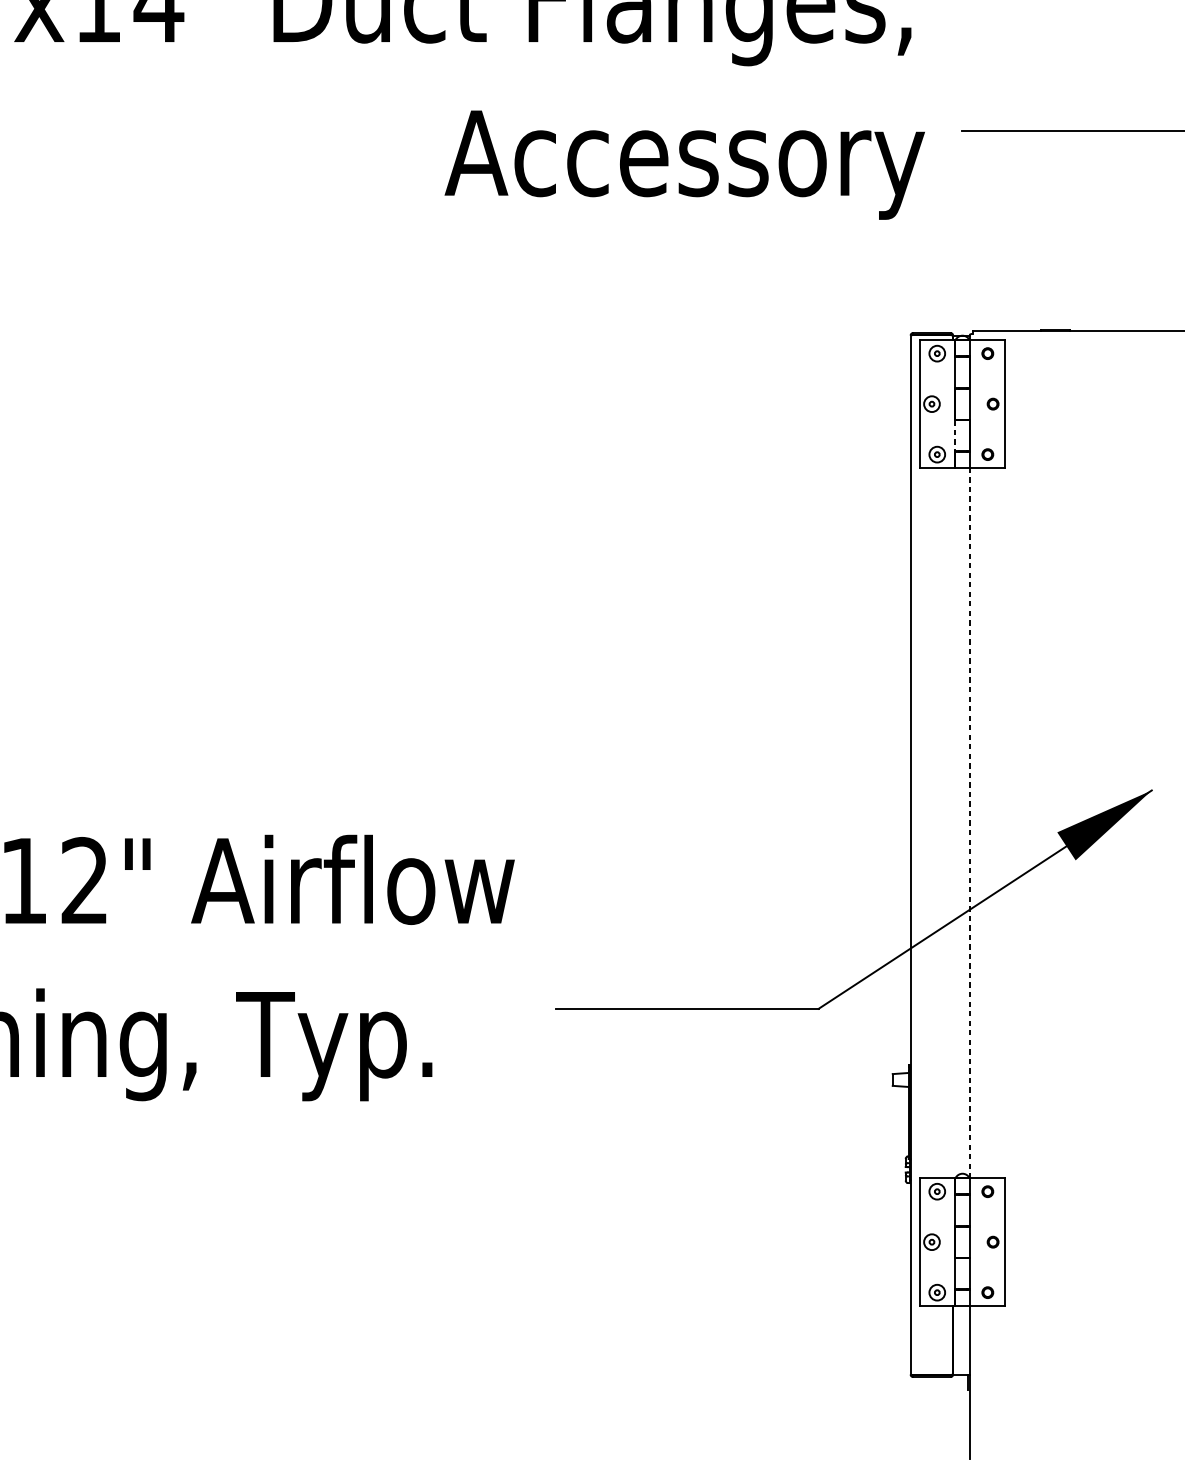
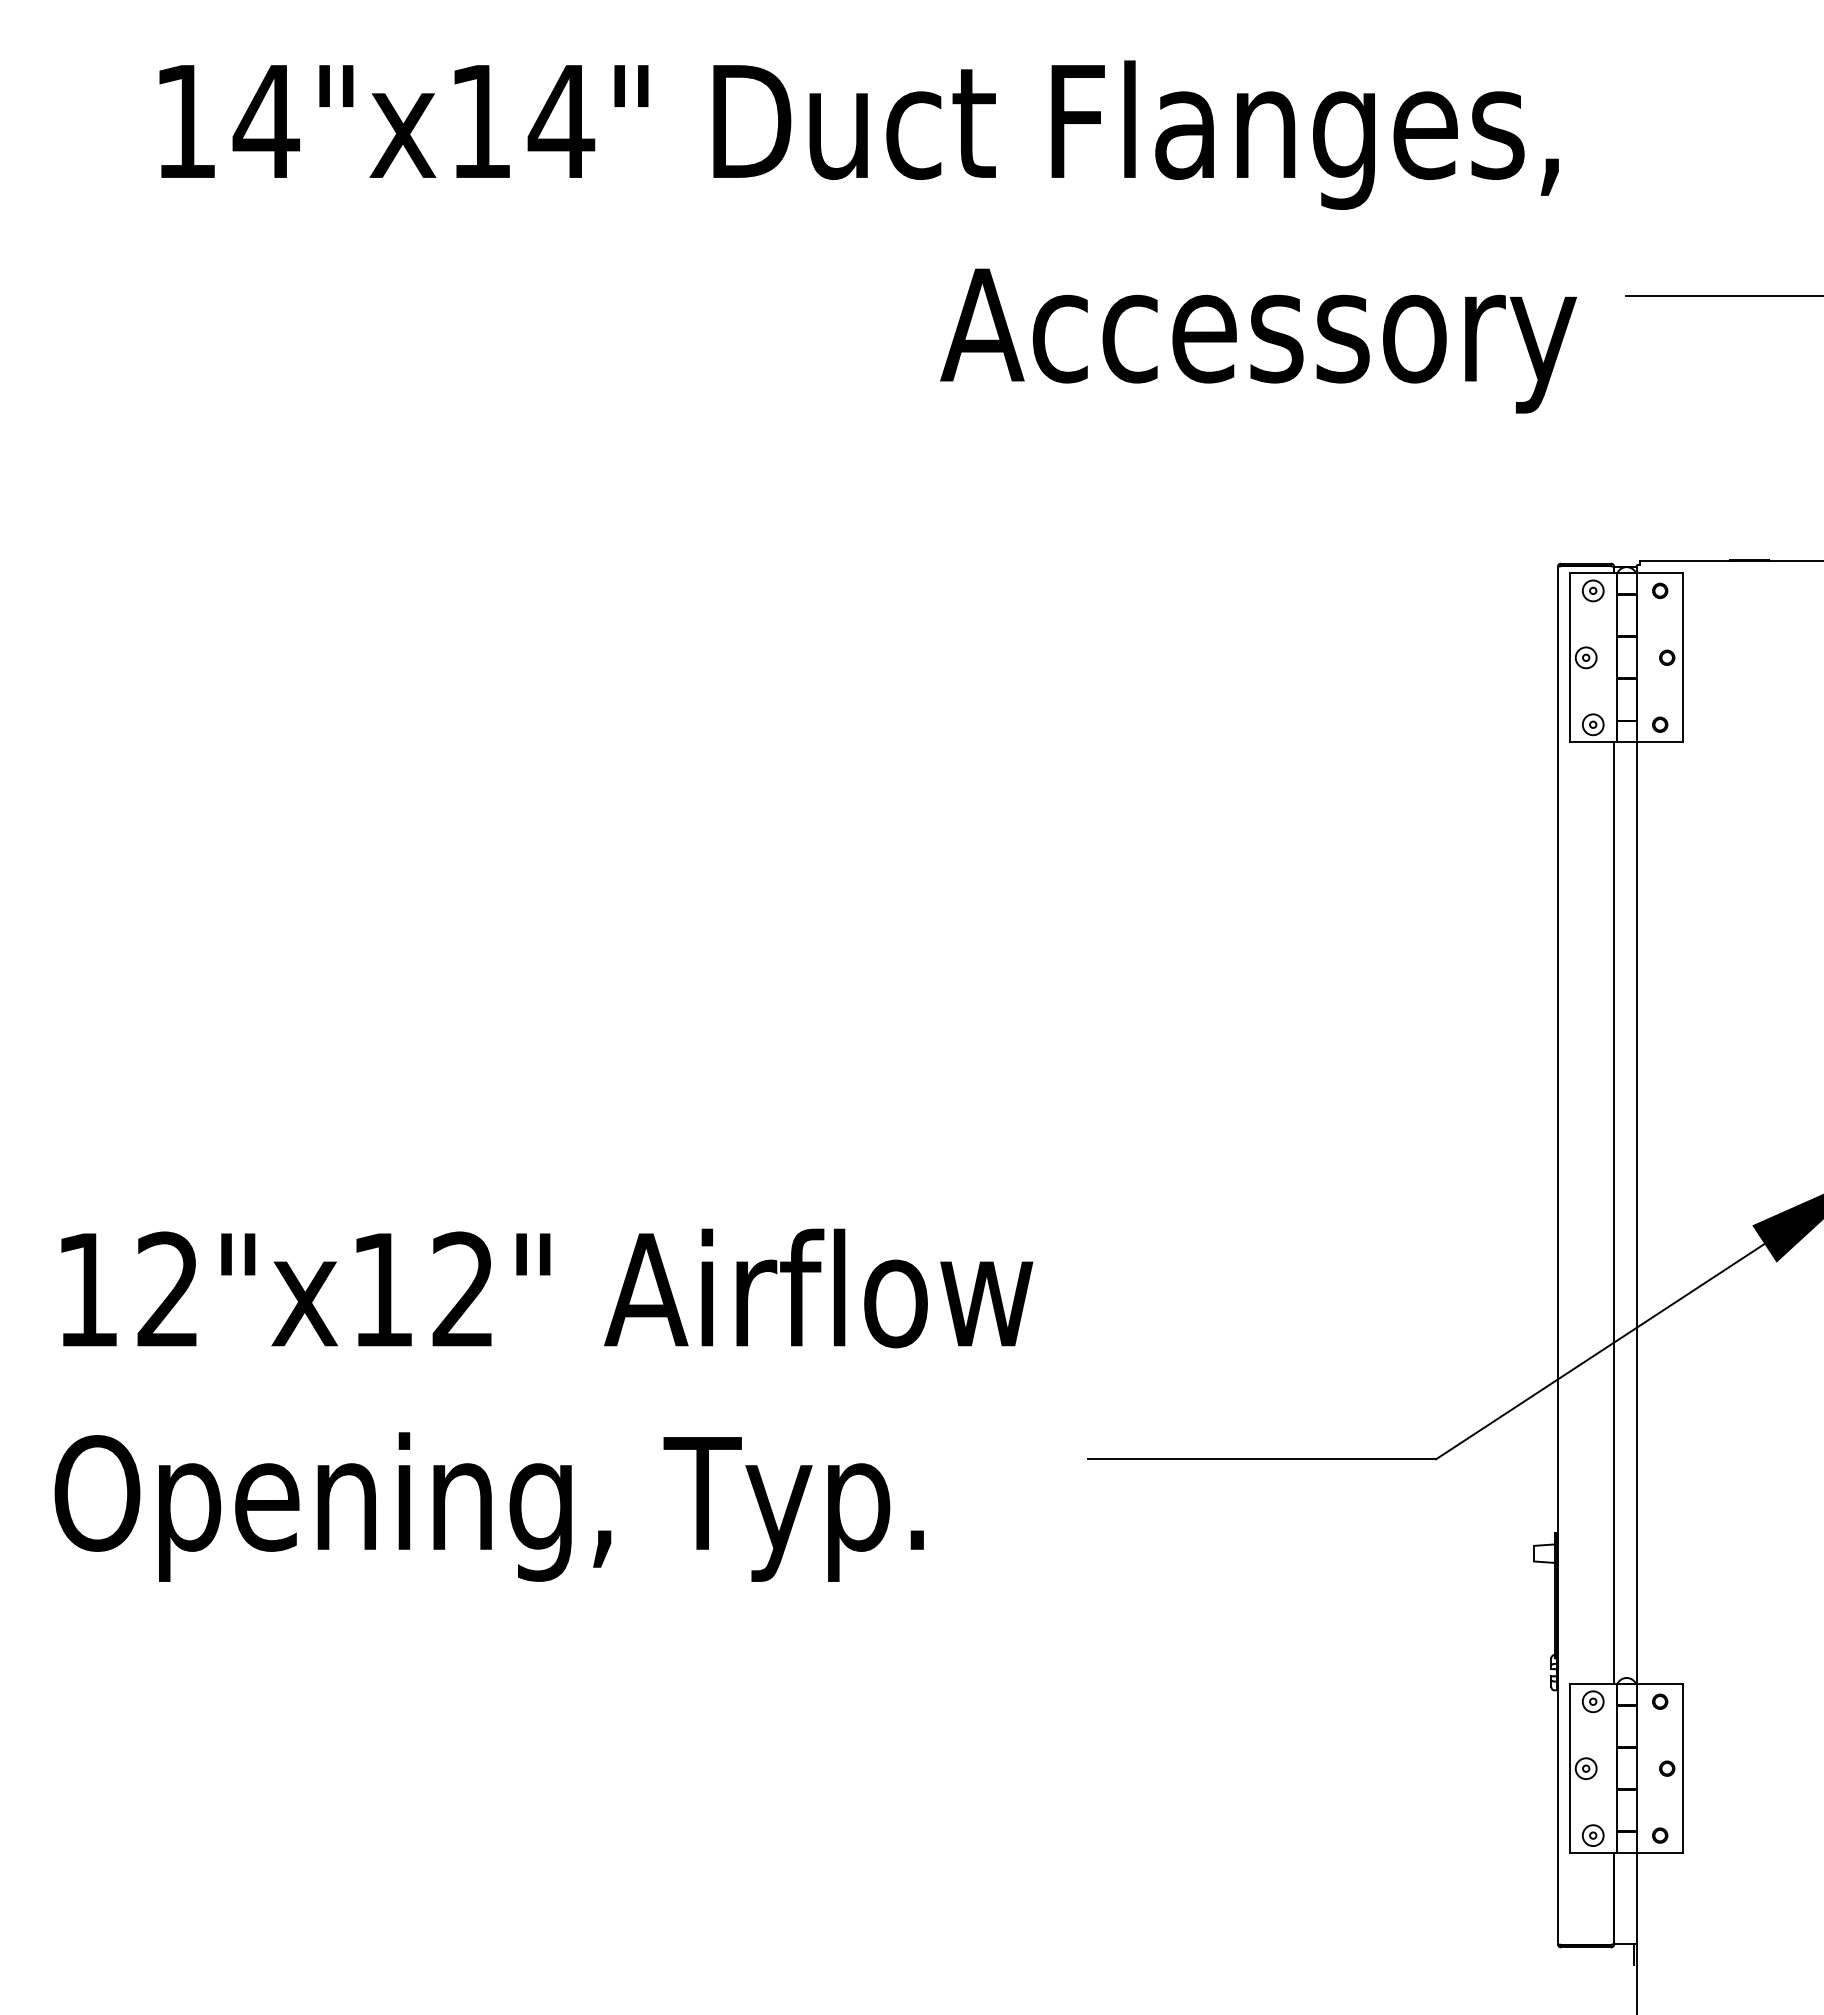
line: (954, 435) -> (1616, 699), dashed -> solid
line: (953, 823) -> (1614, 1213), added
line: (969, 823) -> (1636, 1213), dashed -> solid

